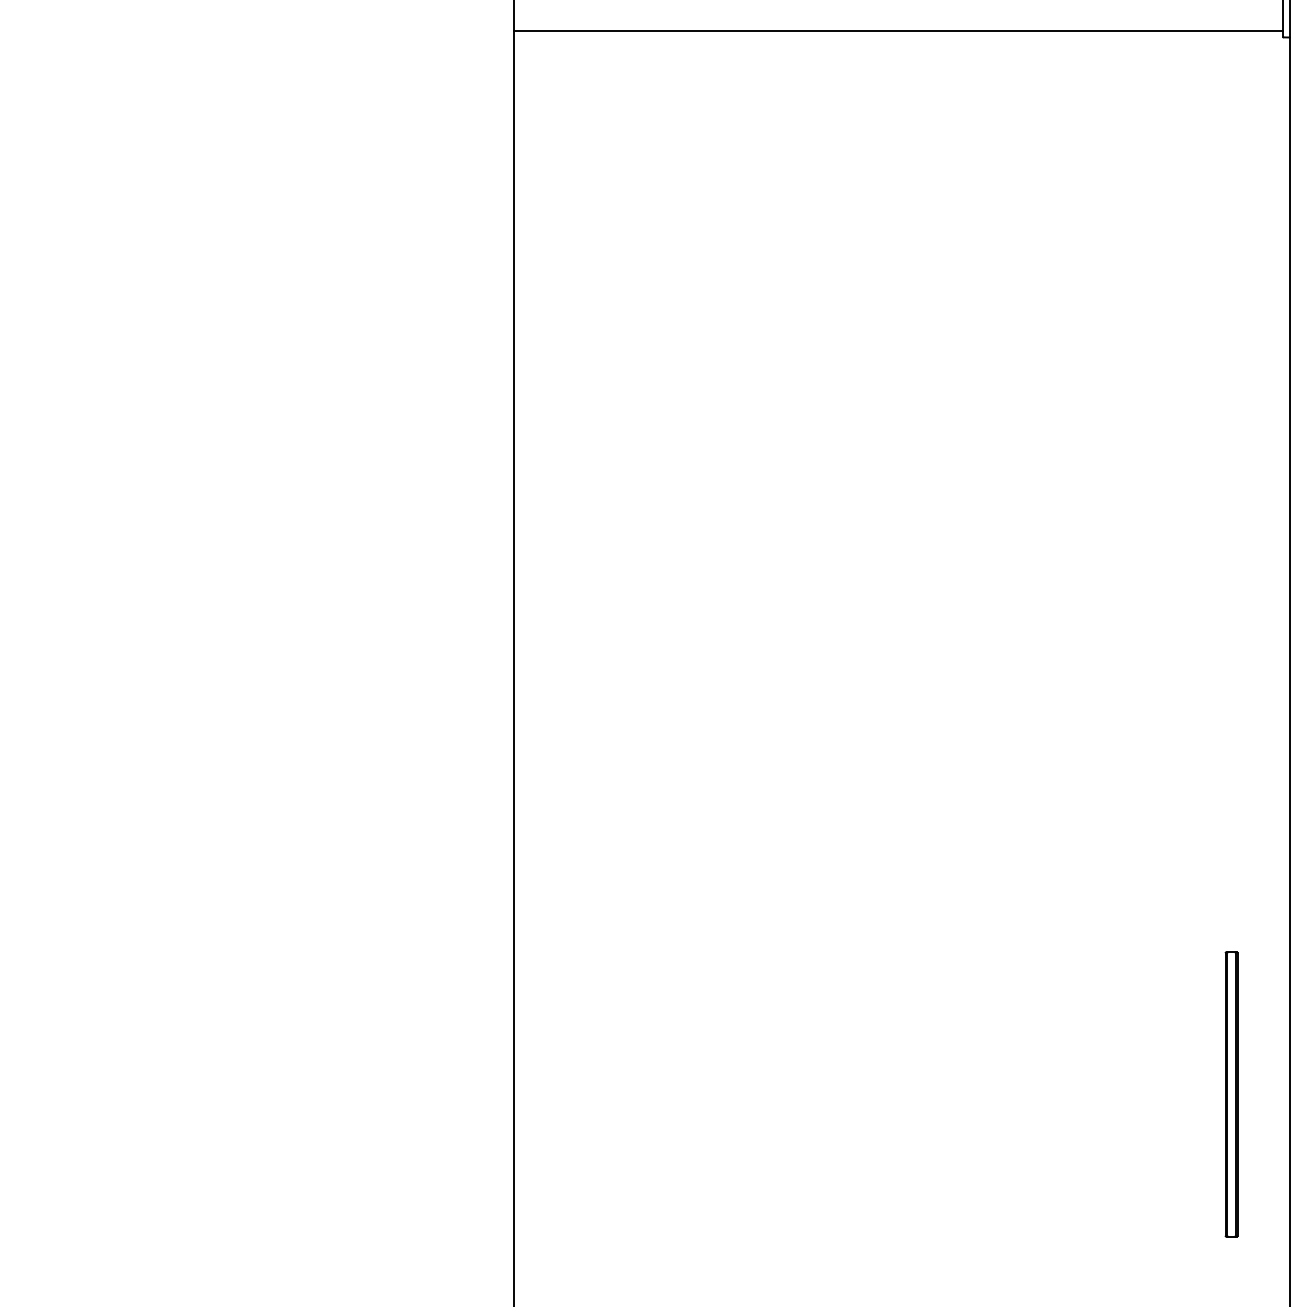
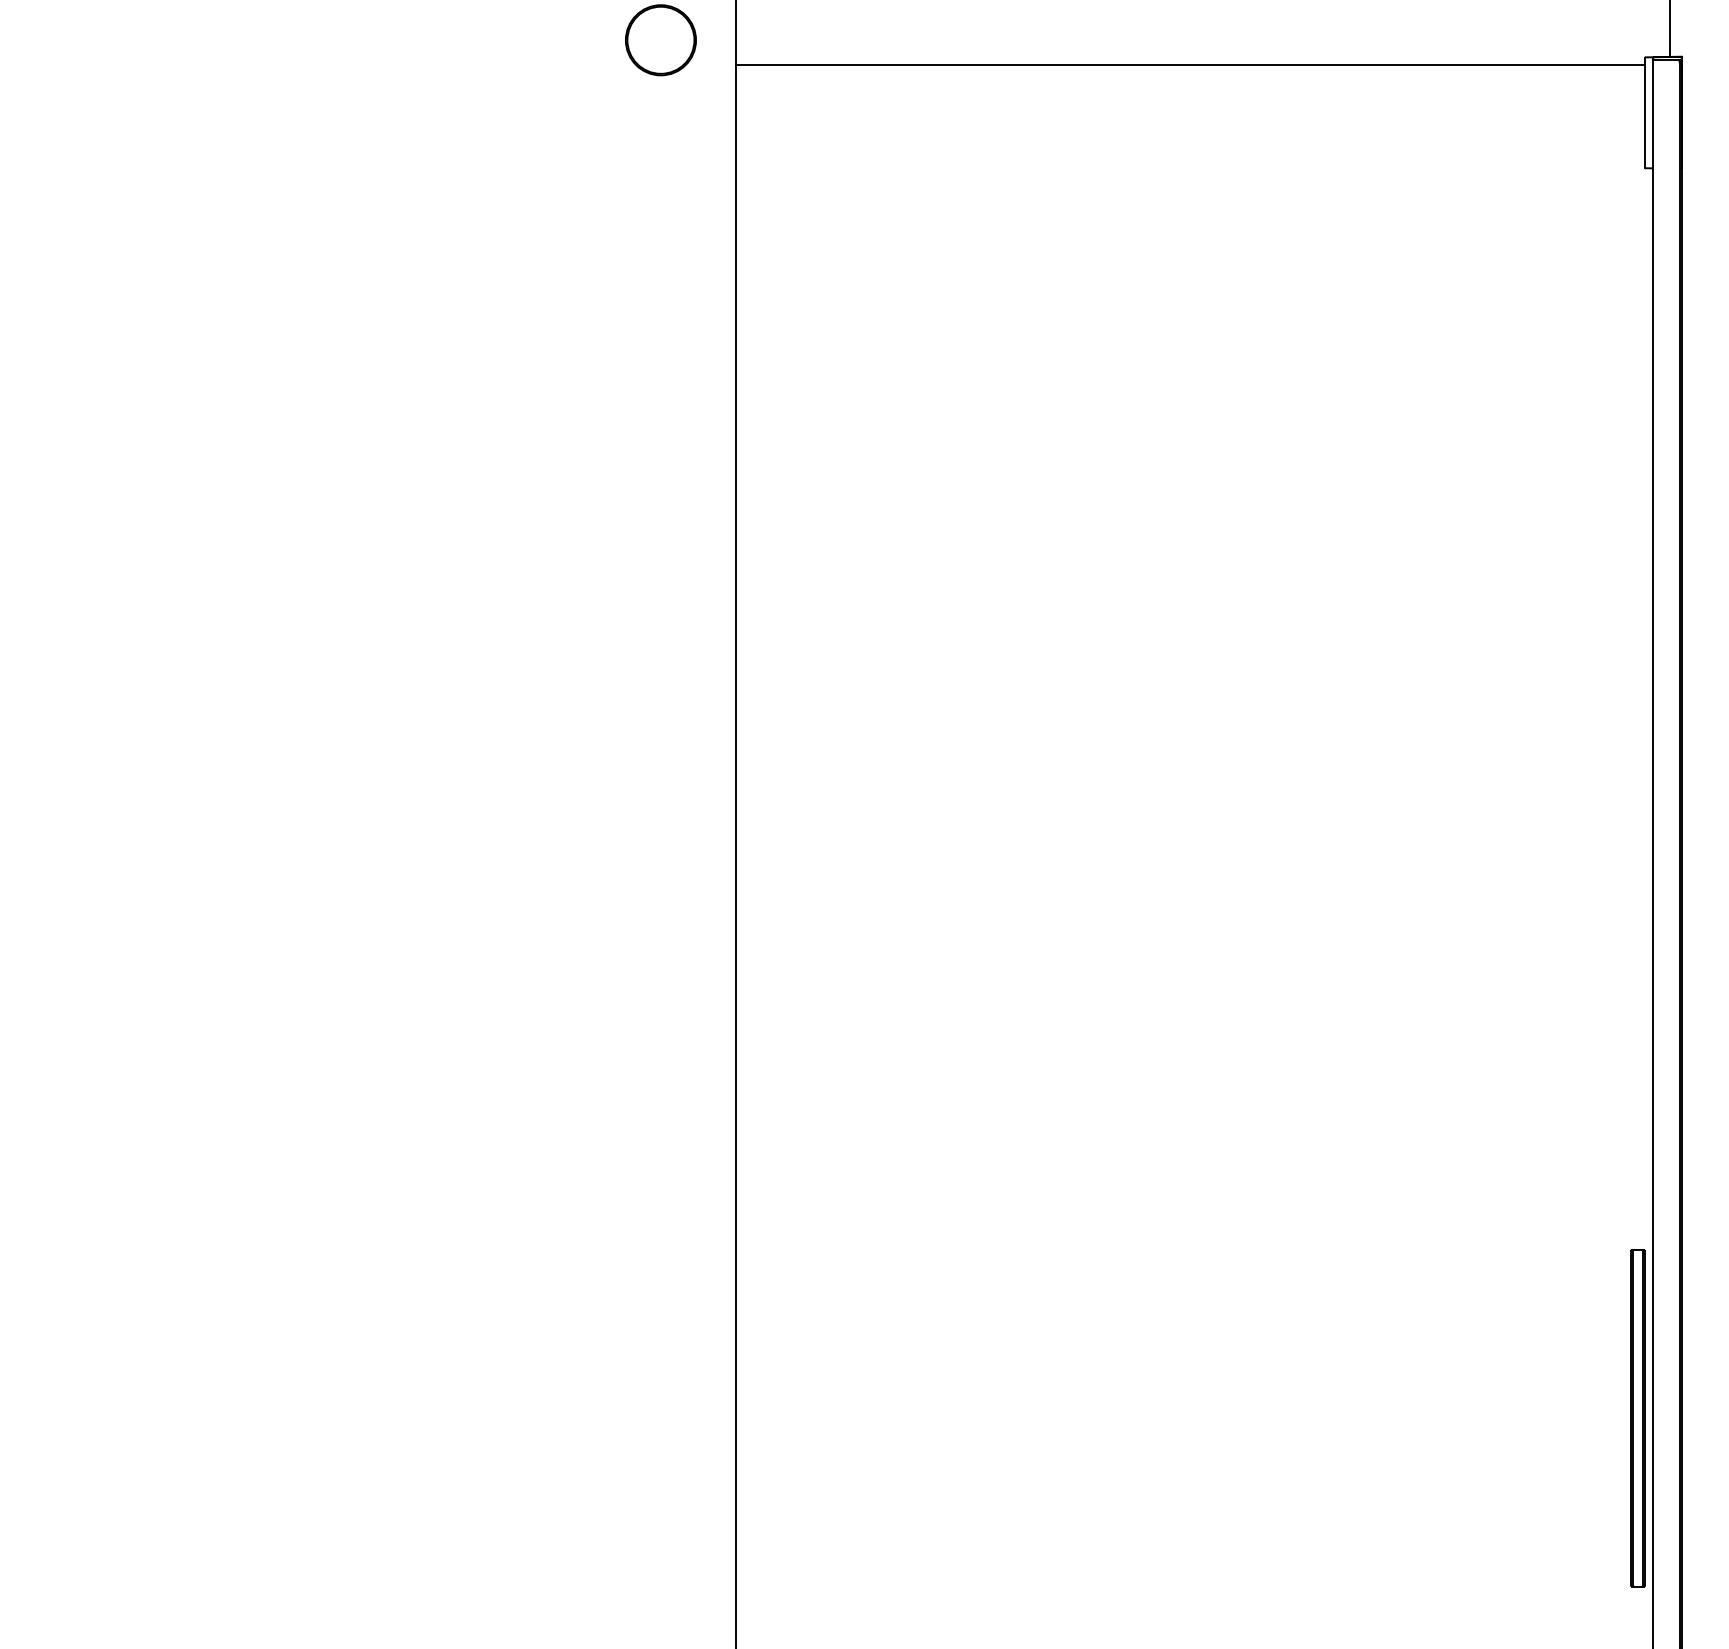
line: (898, 30) -> (1190, 160), removed
part: (1231, 1094) -> (1637, 1418), moved

